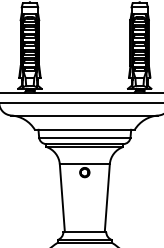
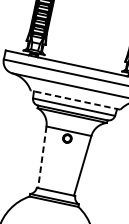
line: (84, 129) -> (75, 99), solid -> dashed
line: (62, 198) -> (42, 157), solid -> dashed

